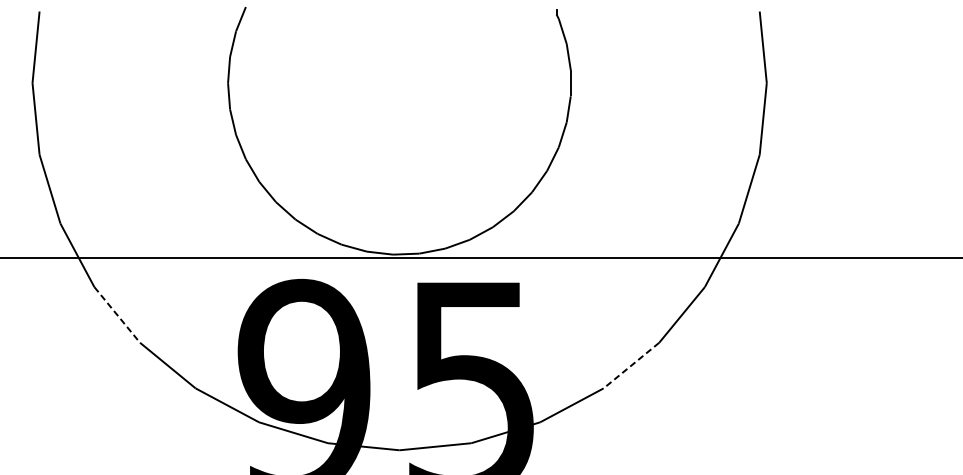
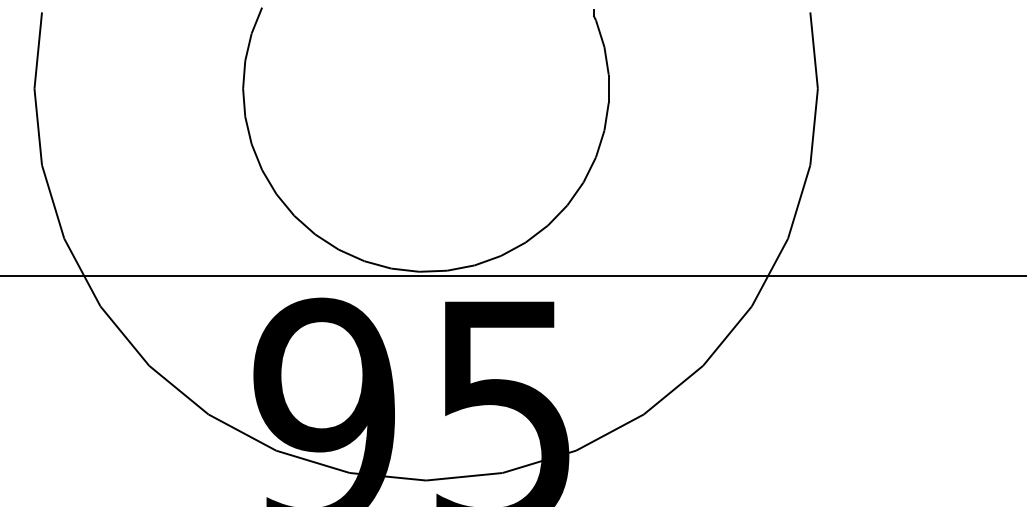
line: (117, 315) -> (125, 336), dashed -> solid
line: (631, 365) -> (673, 390), dashed -> solid

